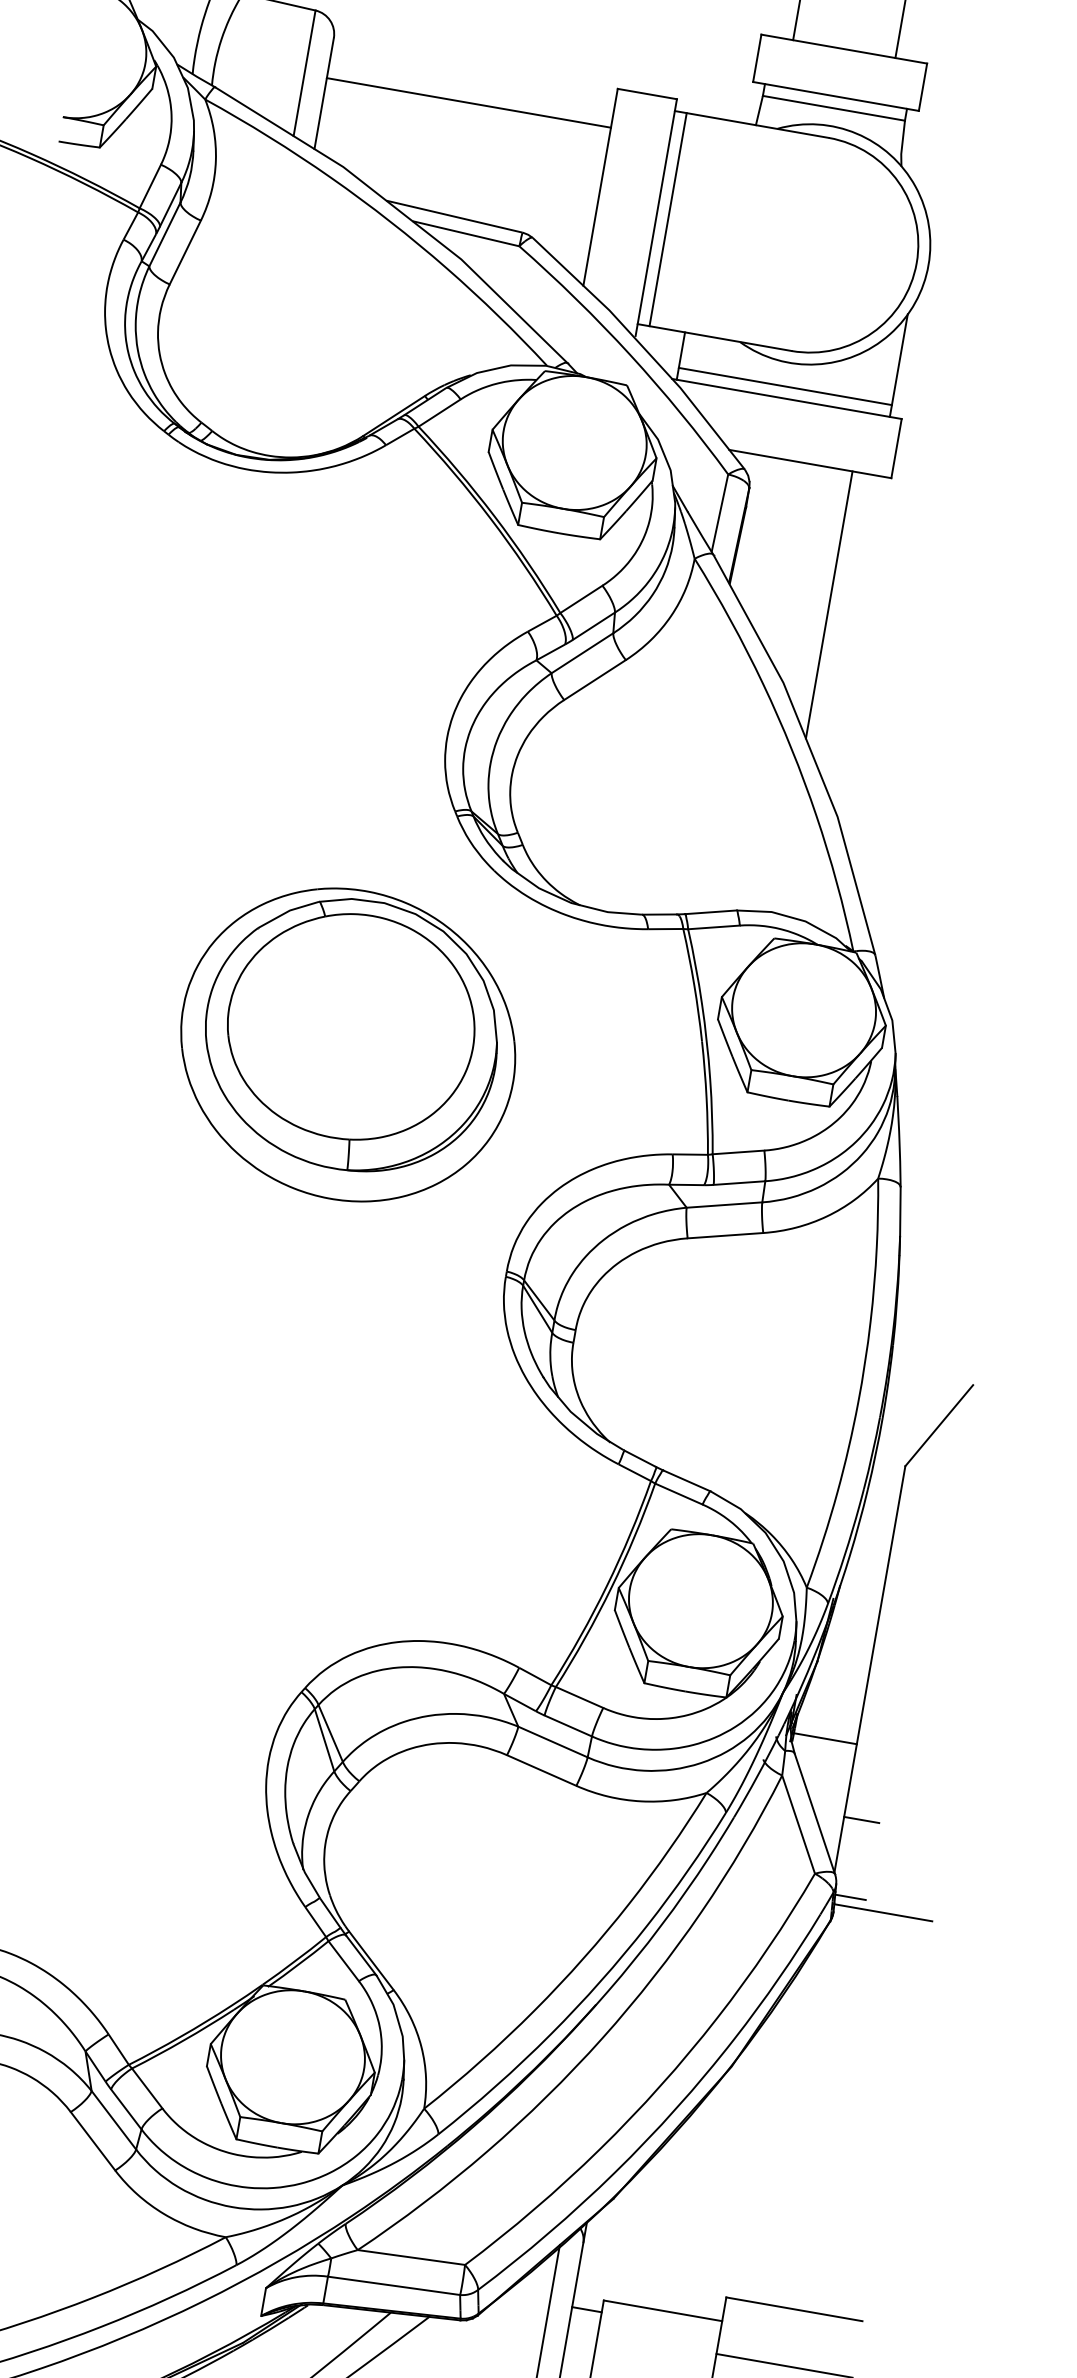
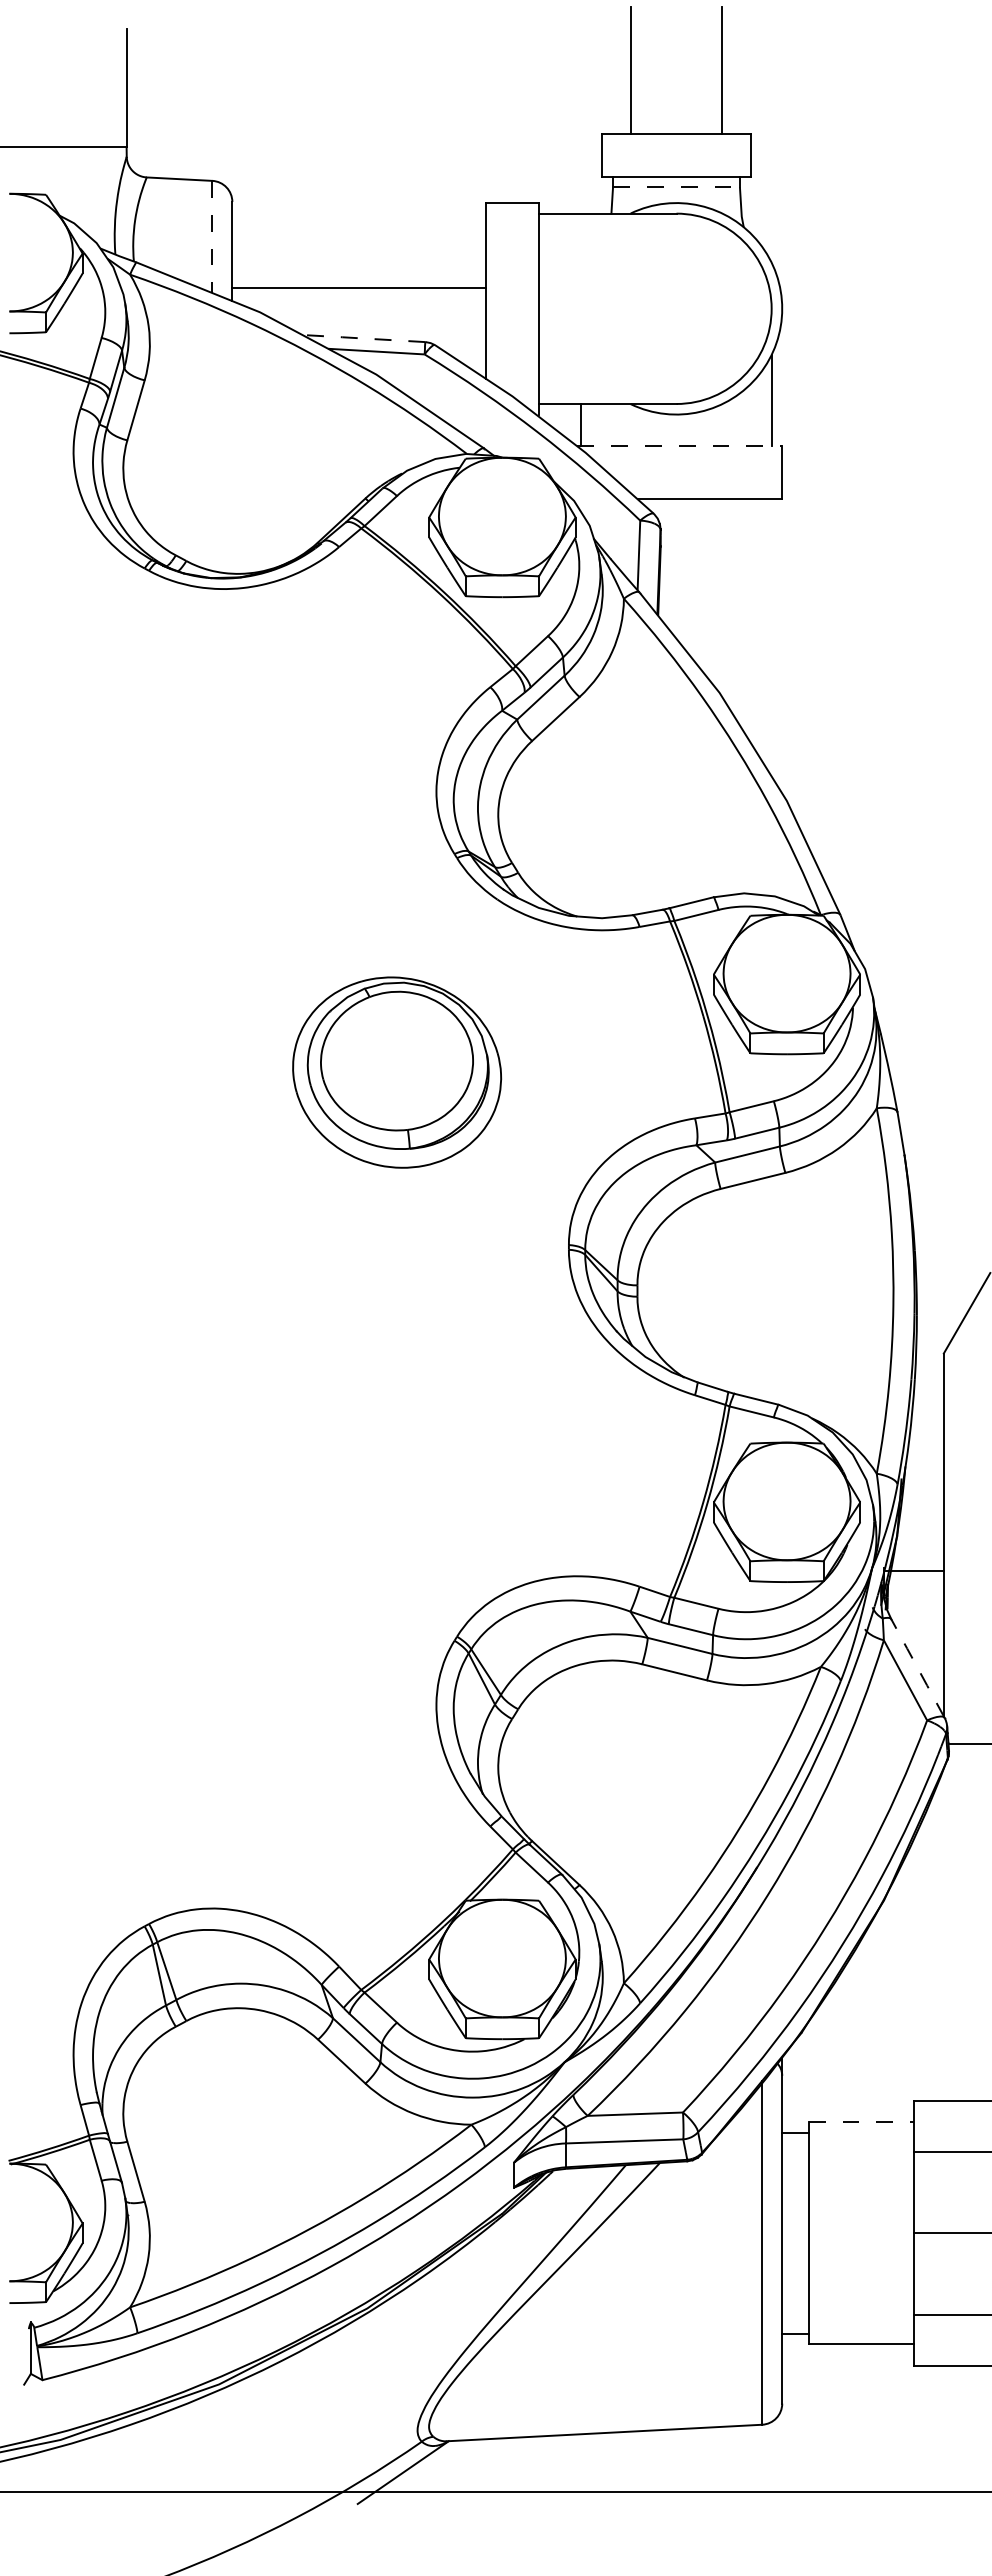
line: (304, 73) -> (212, 237), solid -> dashed
line: (469, 102) -> (359, 287), moved
line: (833, 108) -> (676, 187), solid -> dashed
line: (453, 216) -> (363, 338), solid -> dashed
line: (668, 219) -> (549, 308), removed
line: (785, 386) -> (676, 435), removed
line: (786, 399) -> (679, 446), solid -> dashed
line: (829, 604) -> (747, 618), removed
part: (347, 1044) -> (396, 1072), size x0.7
line: (824, 1738) -> (914, 1570), moved
line: (814, 1812) -> (917, 1667), solid -> dashed
line: (861, 1819) -> (959, 1666), removed
line: (850, 1897) -> (961, 1735), removed
line: (662, 2310) -> (861, 2122), solid -> dashed

